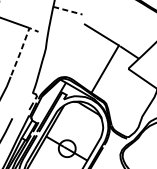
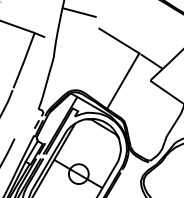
line: (67, 10) -> (79, 12), dashed -> solid
line: (22, 46) -> (26, 54), dashed -> solid

